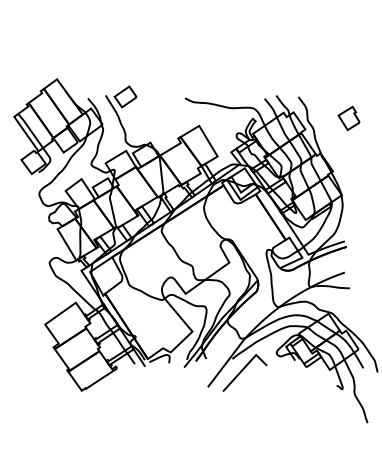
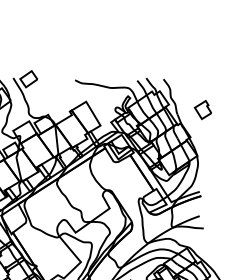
part: (348, 118) -> (202, 110), moved

